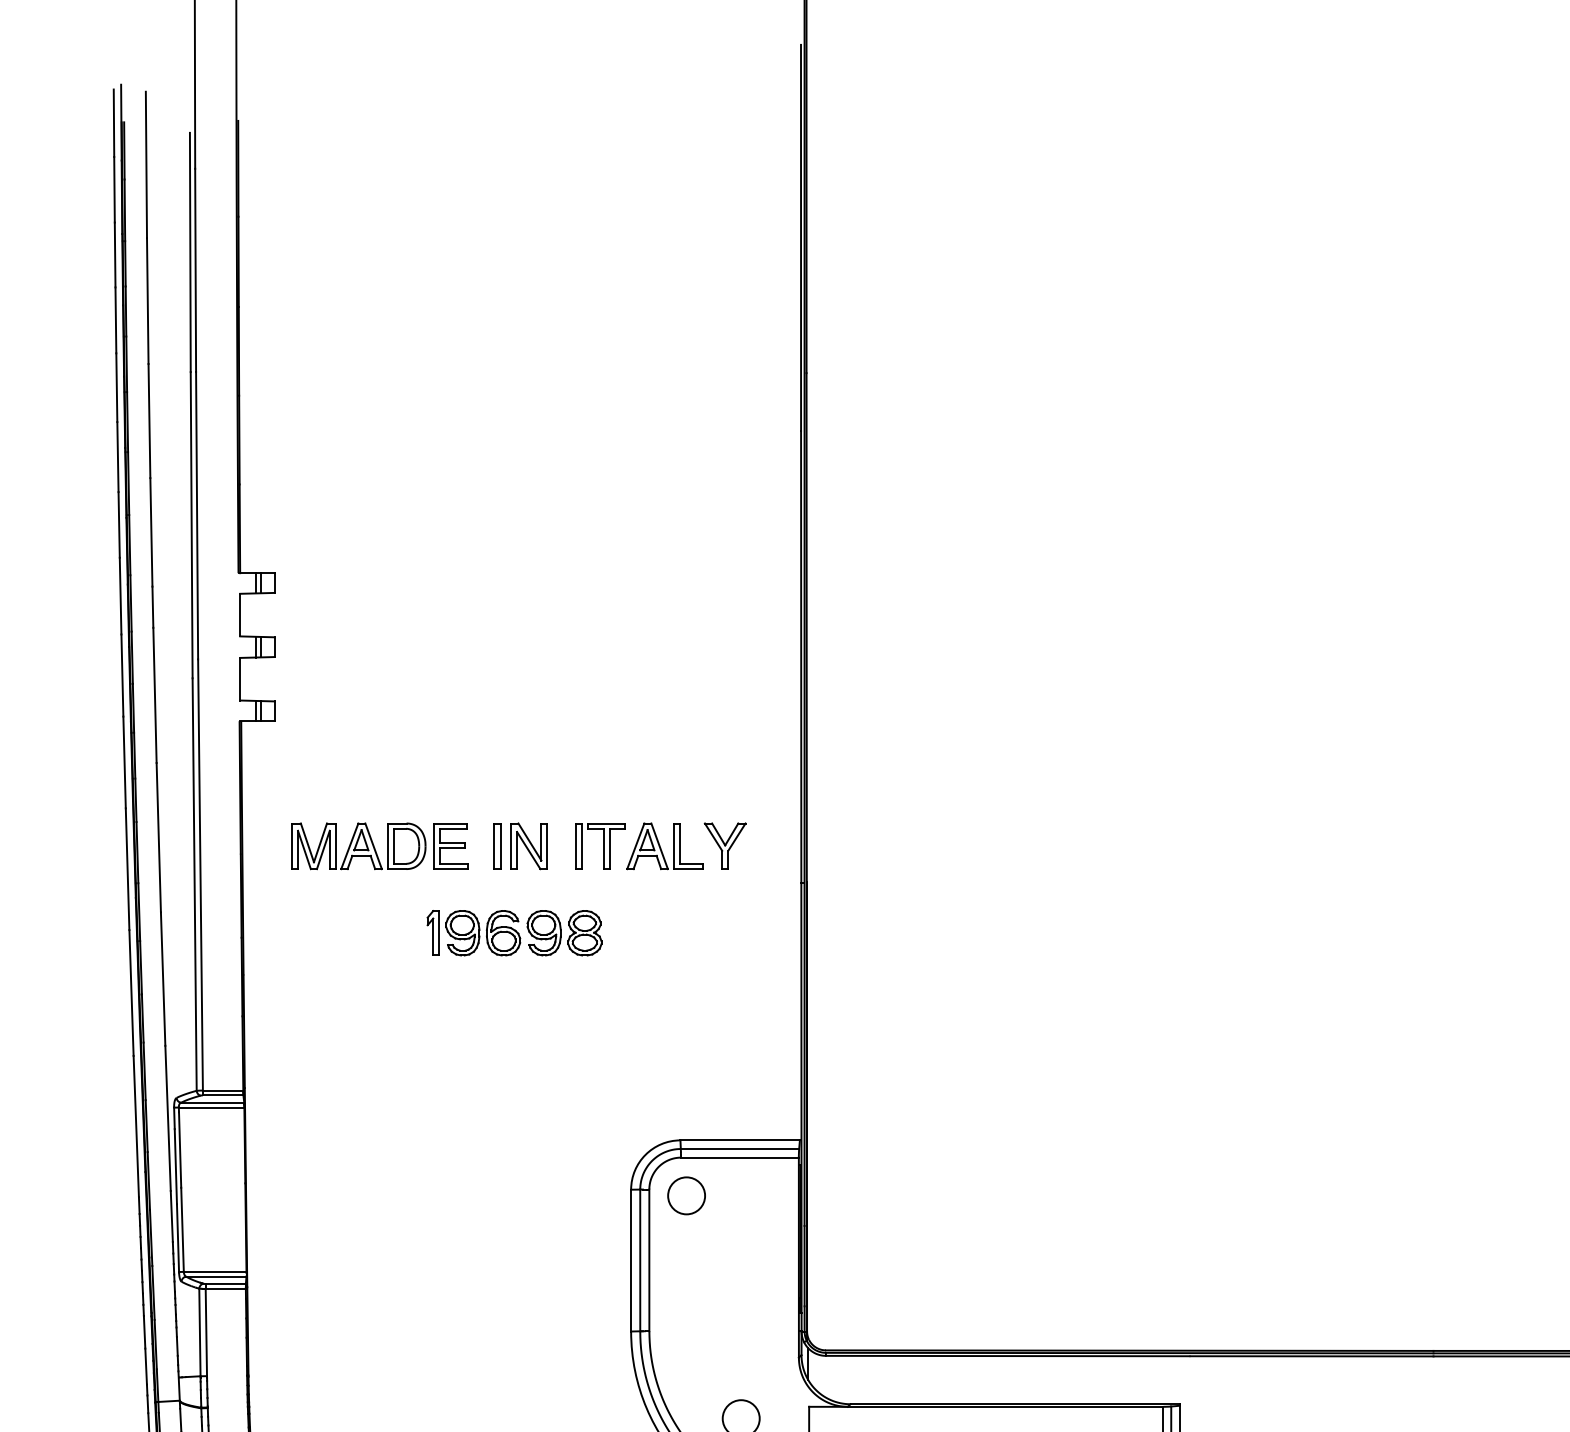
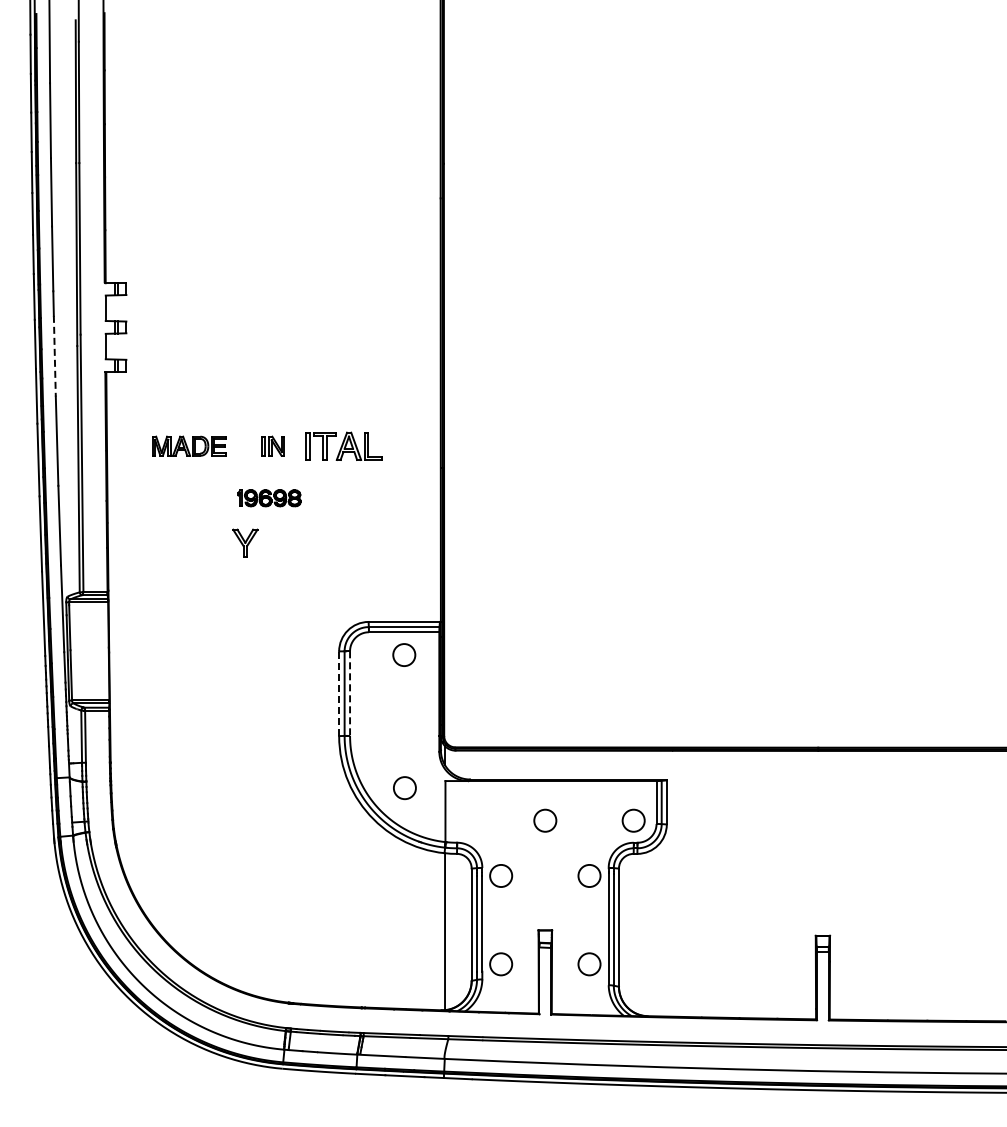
line: (154, 695) -> (54, 356), solid -> dashed
part: (380, 844) -> (189, 445), size x0.7
part: (521, 844) -> (273, 445), size x0.7
part: (725, 844) -> (245, 542), moved
part: (514, 933) -> (269, 498), size x0.6
circle: (686, 1194) -> (404, 654), moved
line: (631, 1260) -> (339, 693), solid -> dashed
line: (650, 1261) -> (350, 694), solid -> dashed

